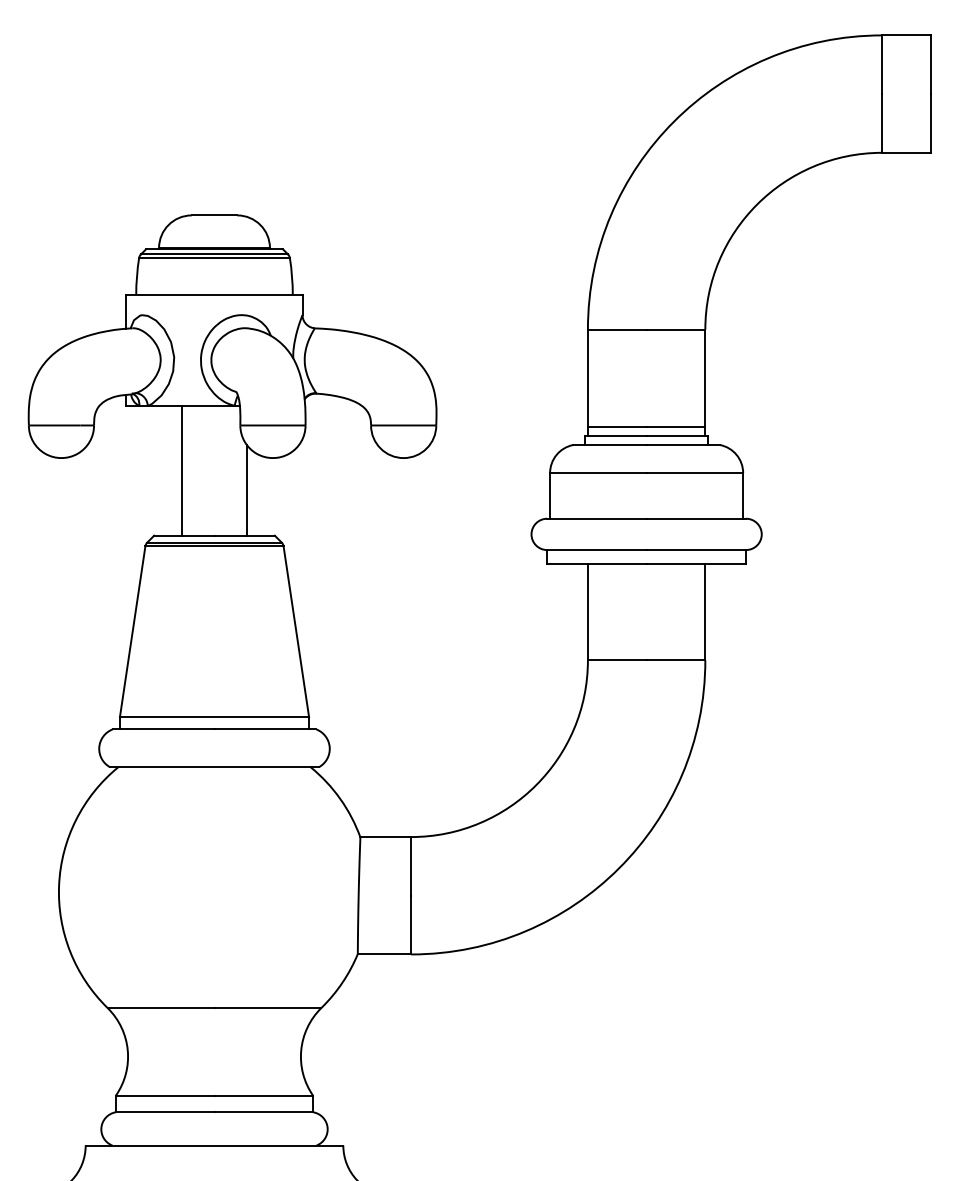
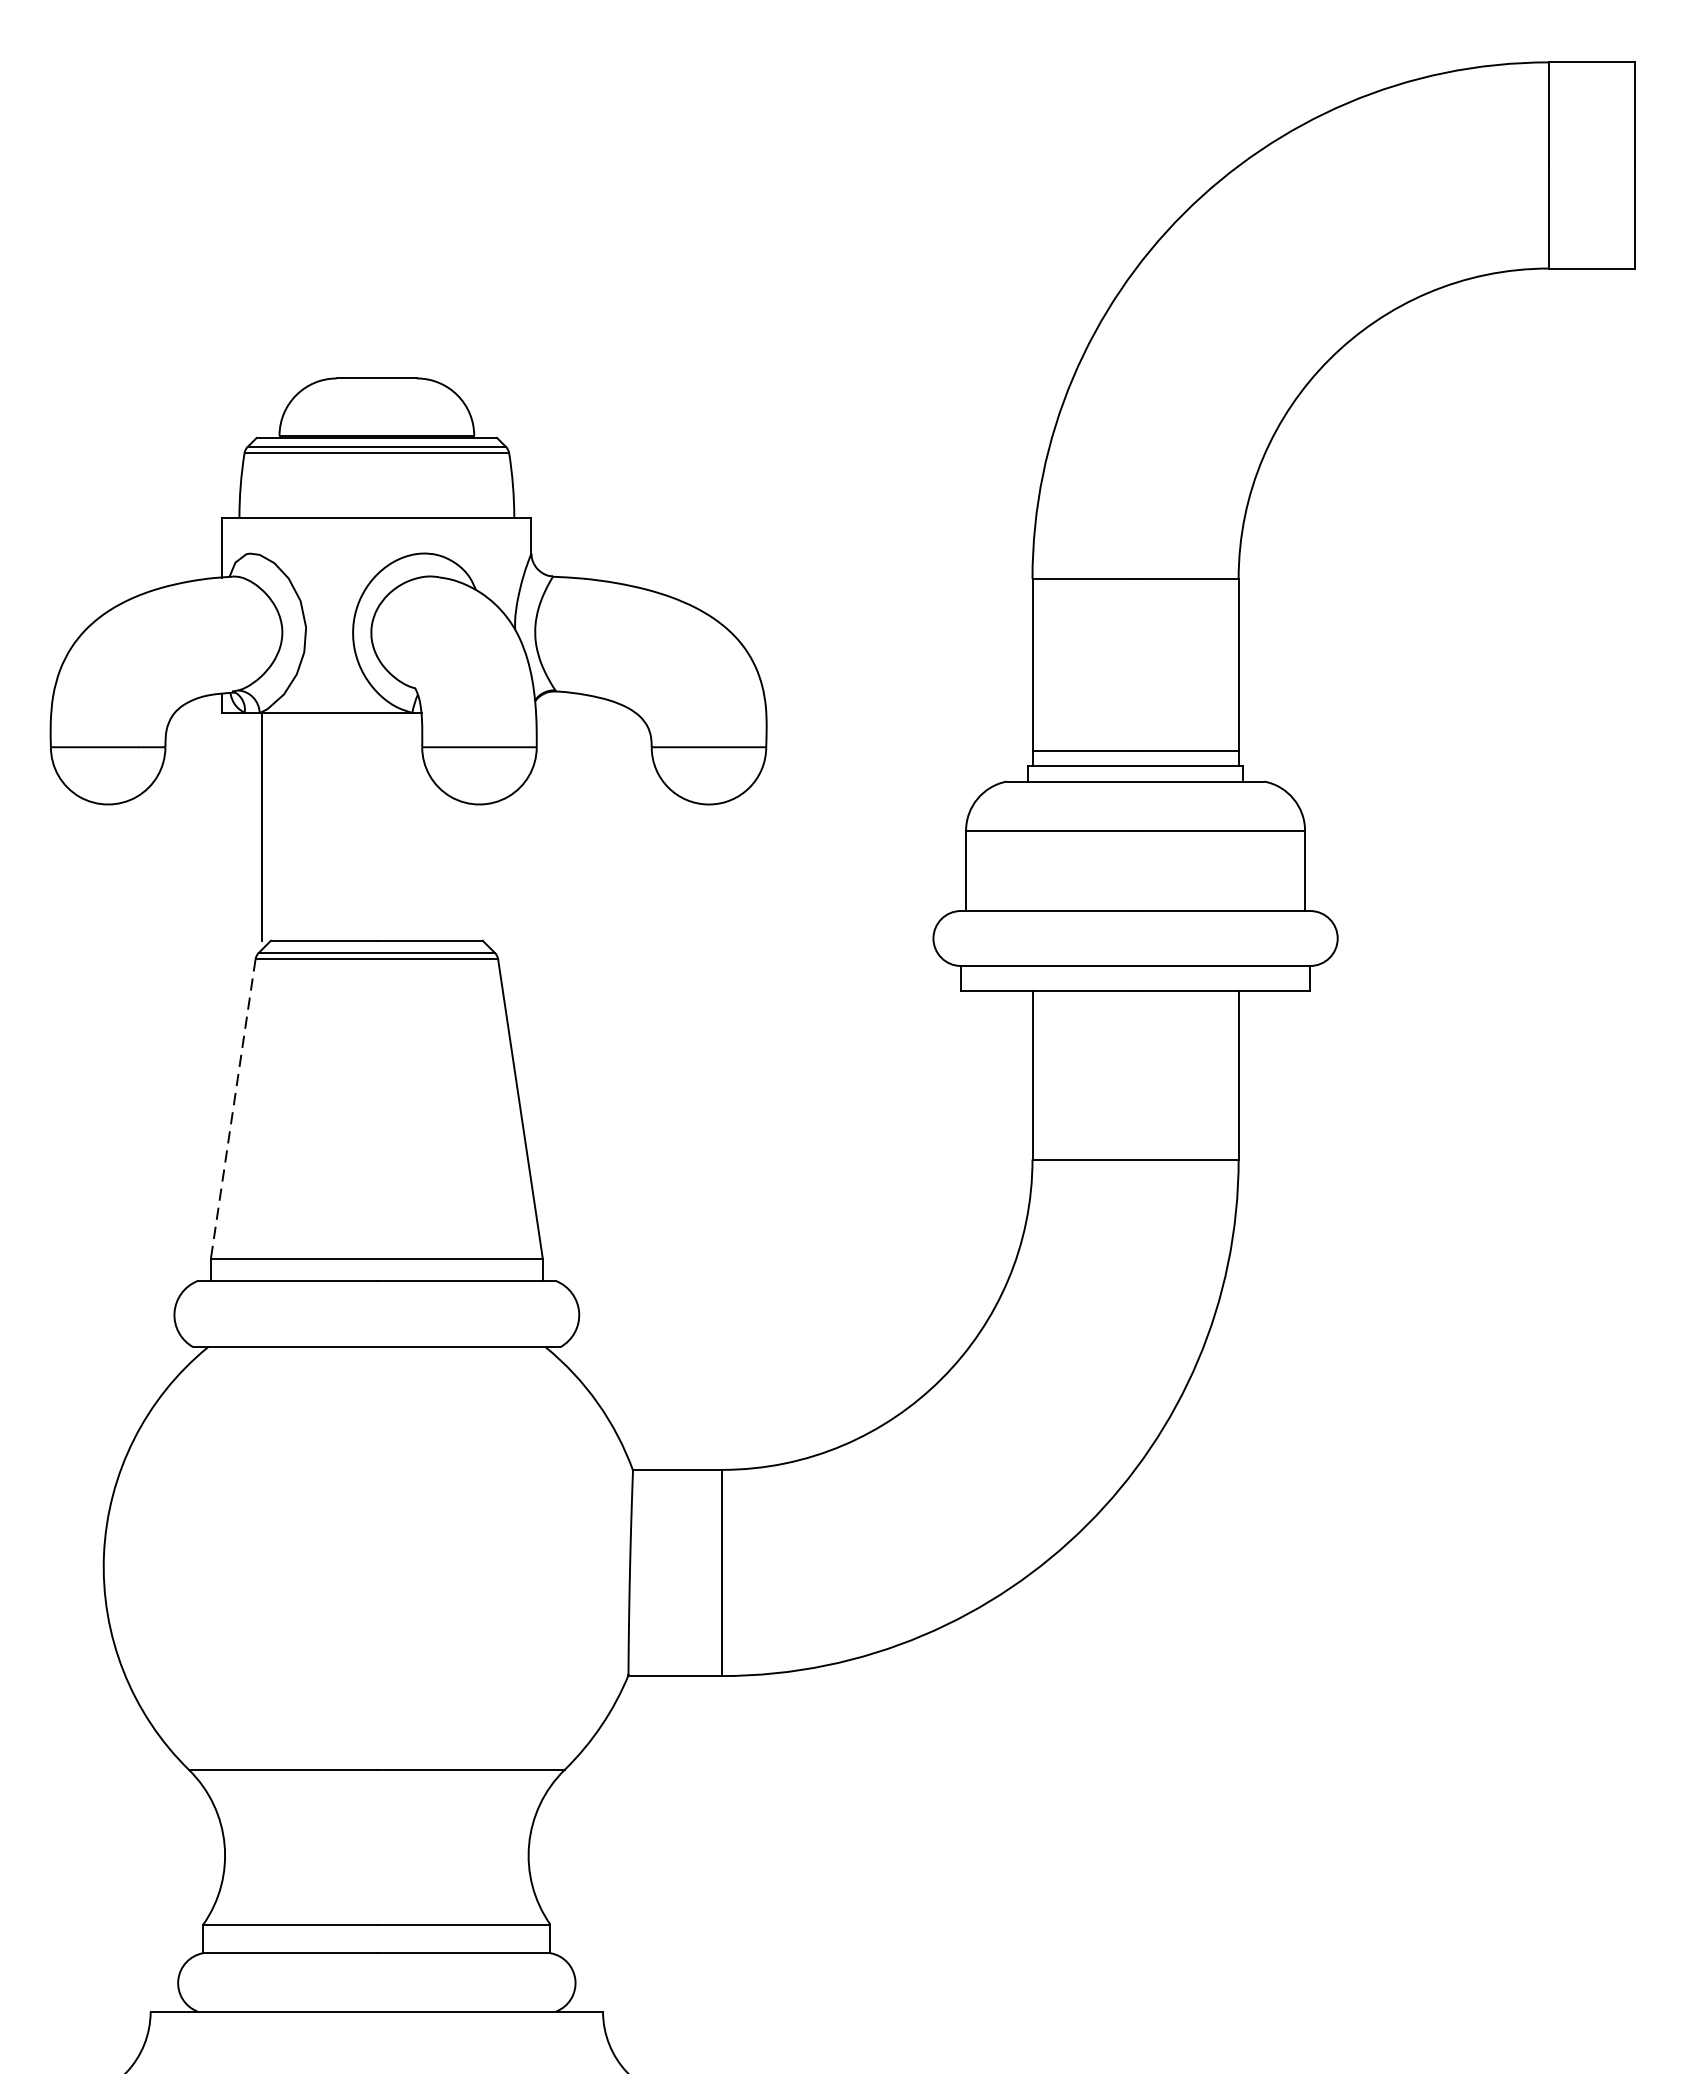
line: (181, 470) -> (260, 826), moved
line: (247, 490) -> (434, 861), removed
line: (132, 632) -> (232, 1110), solid -> dashed

